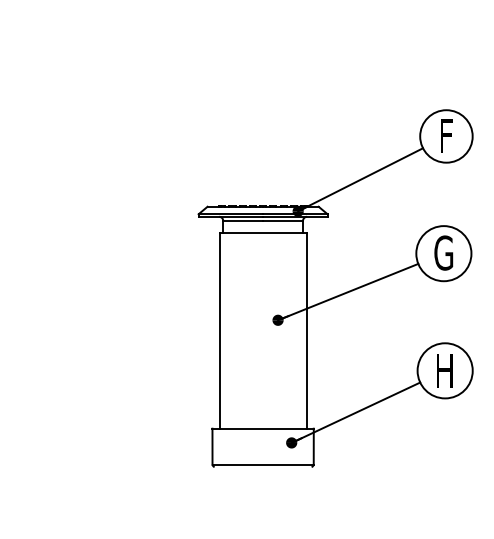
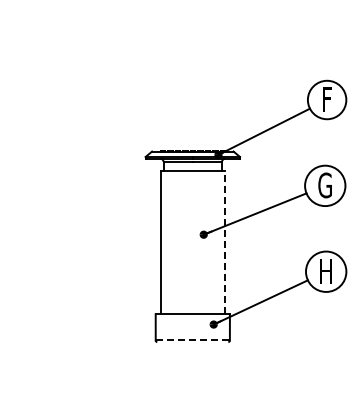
line: (306, 330) -> (224, 242), solid -> dashed
line: (264, 464) -> (193, 340), solid -> dashed

